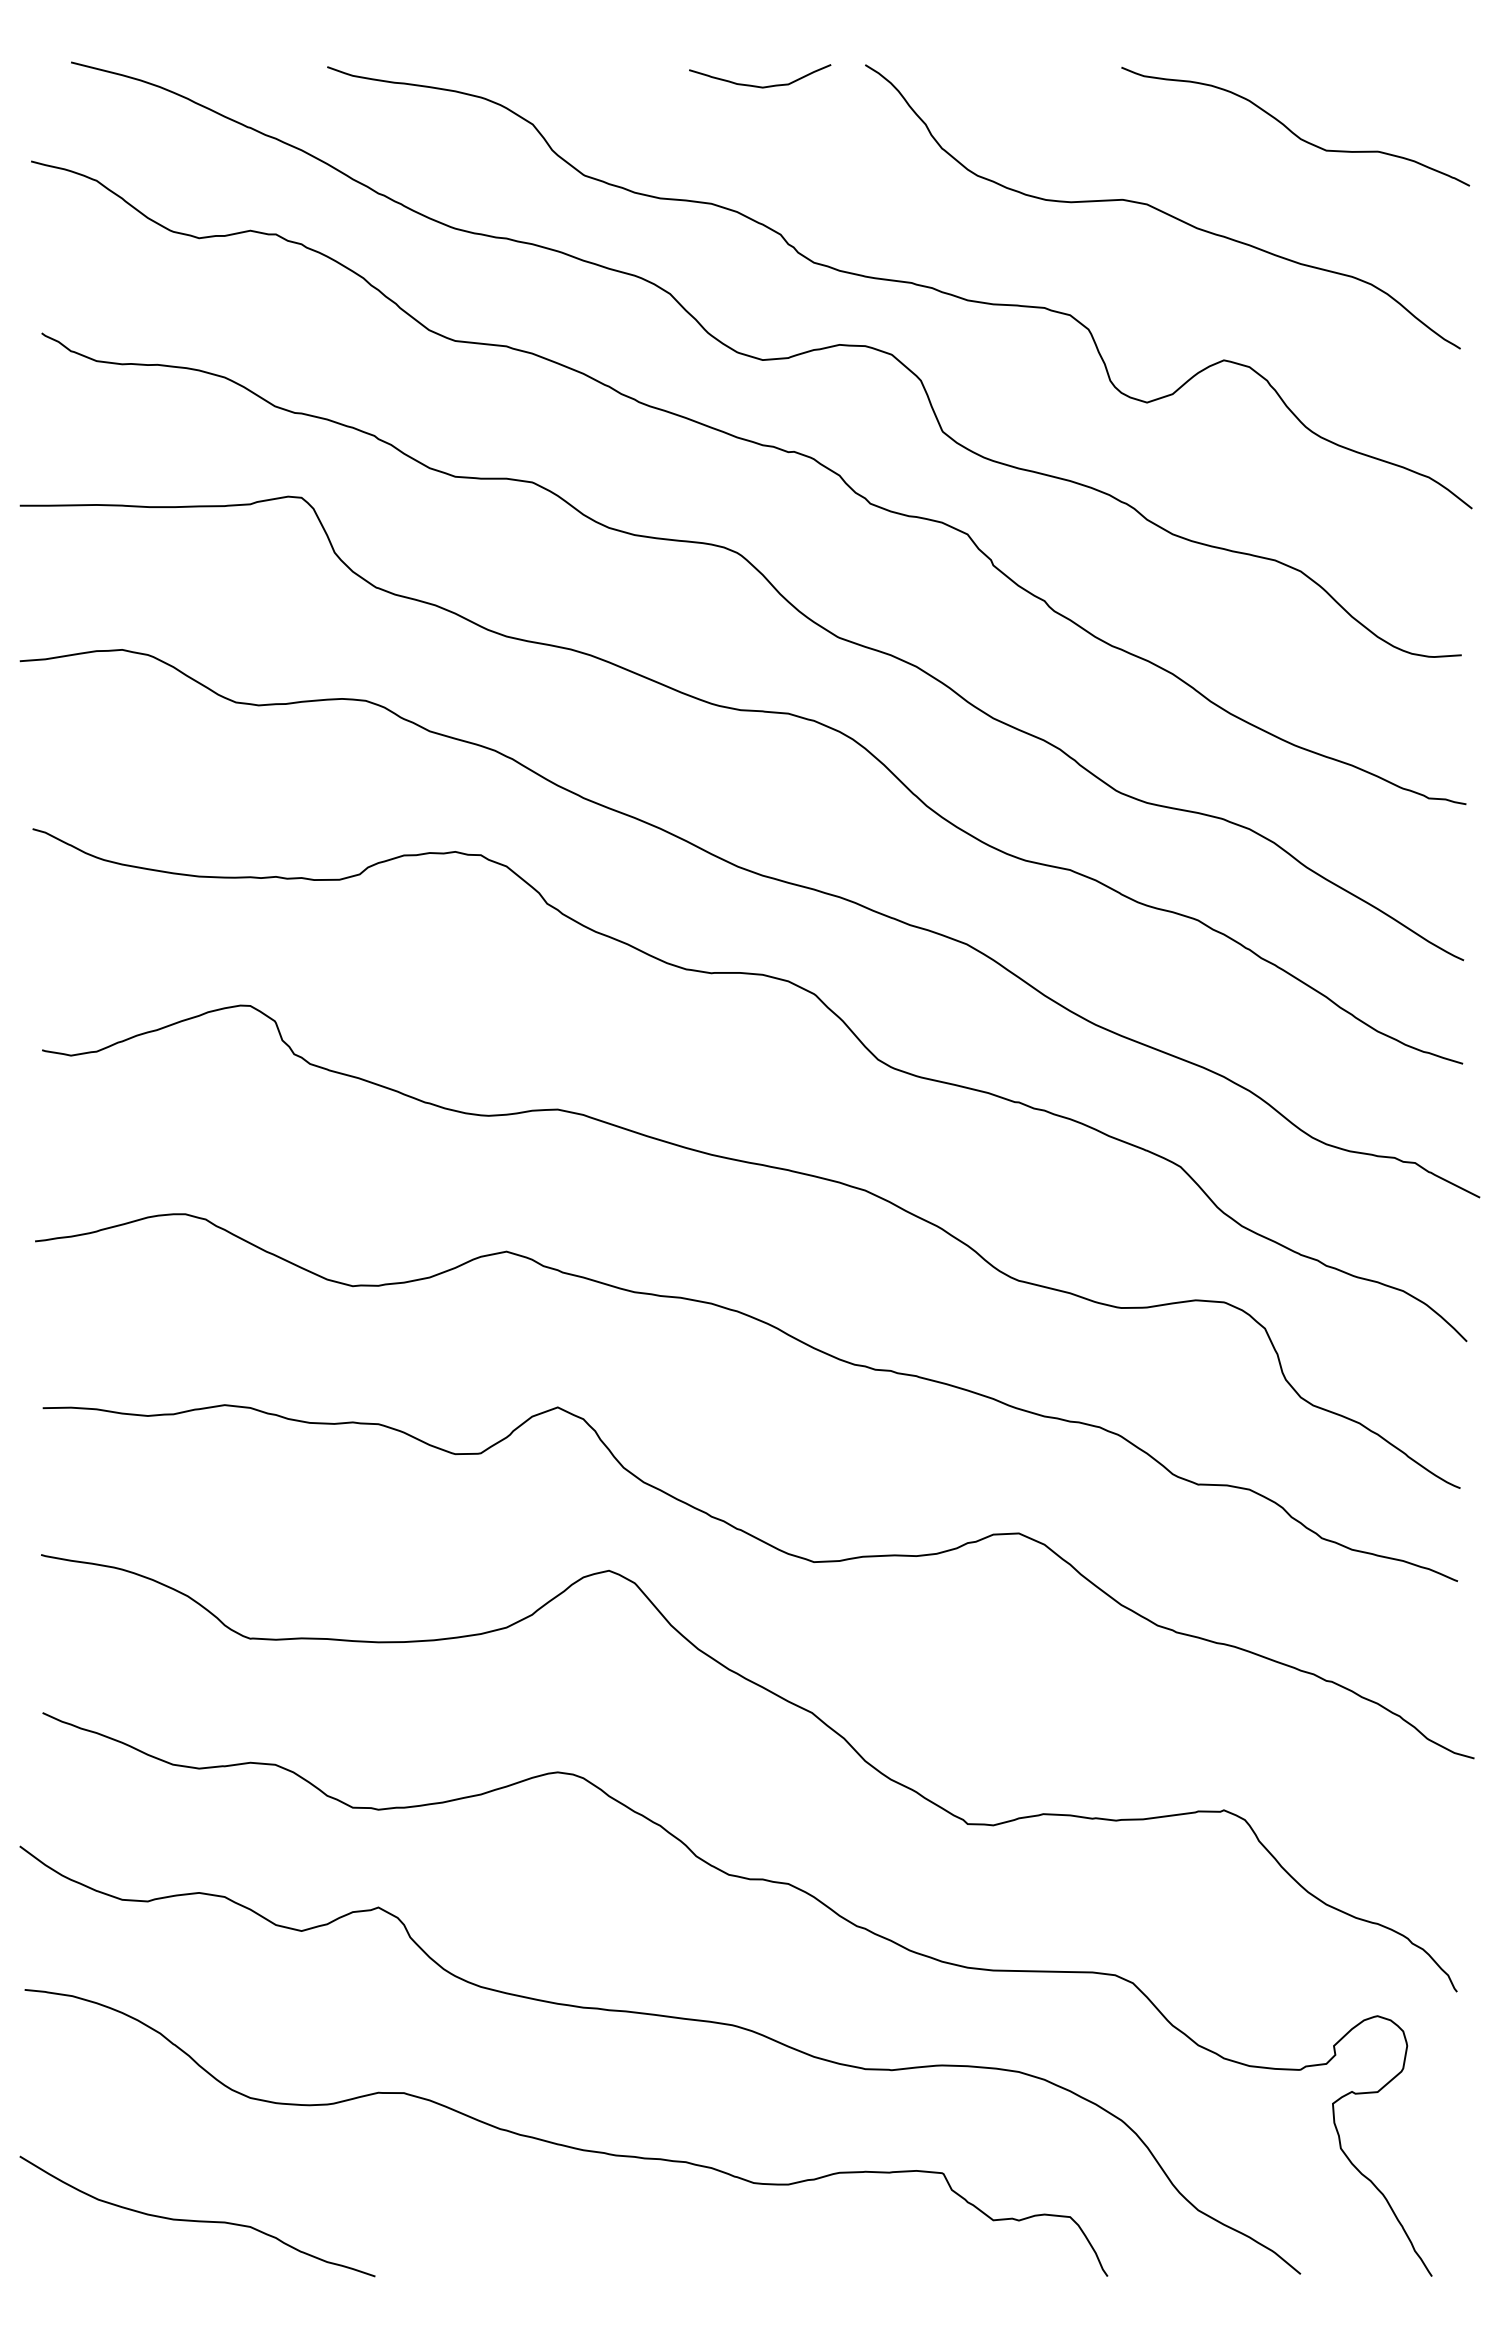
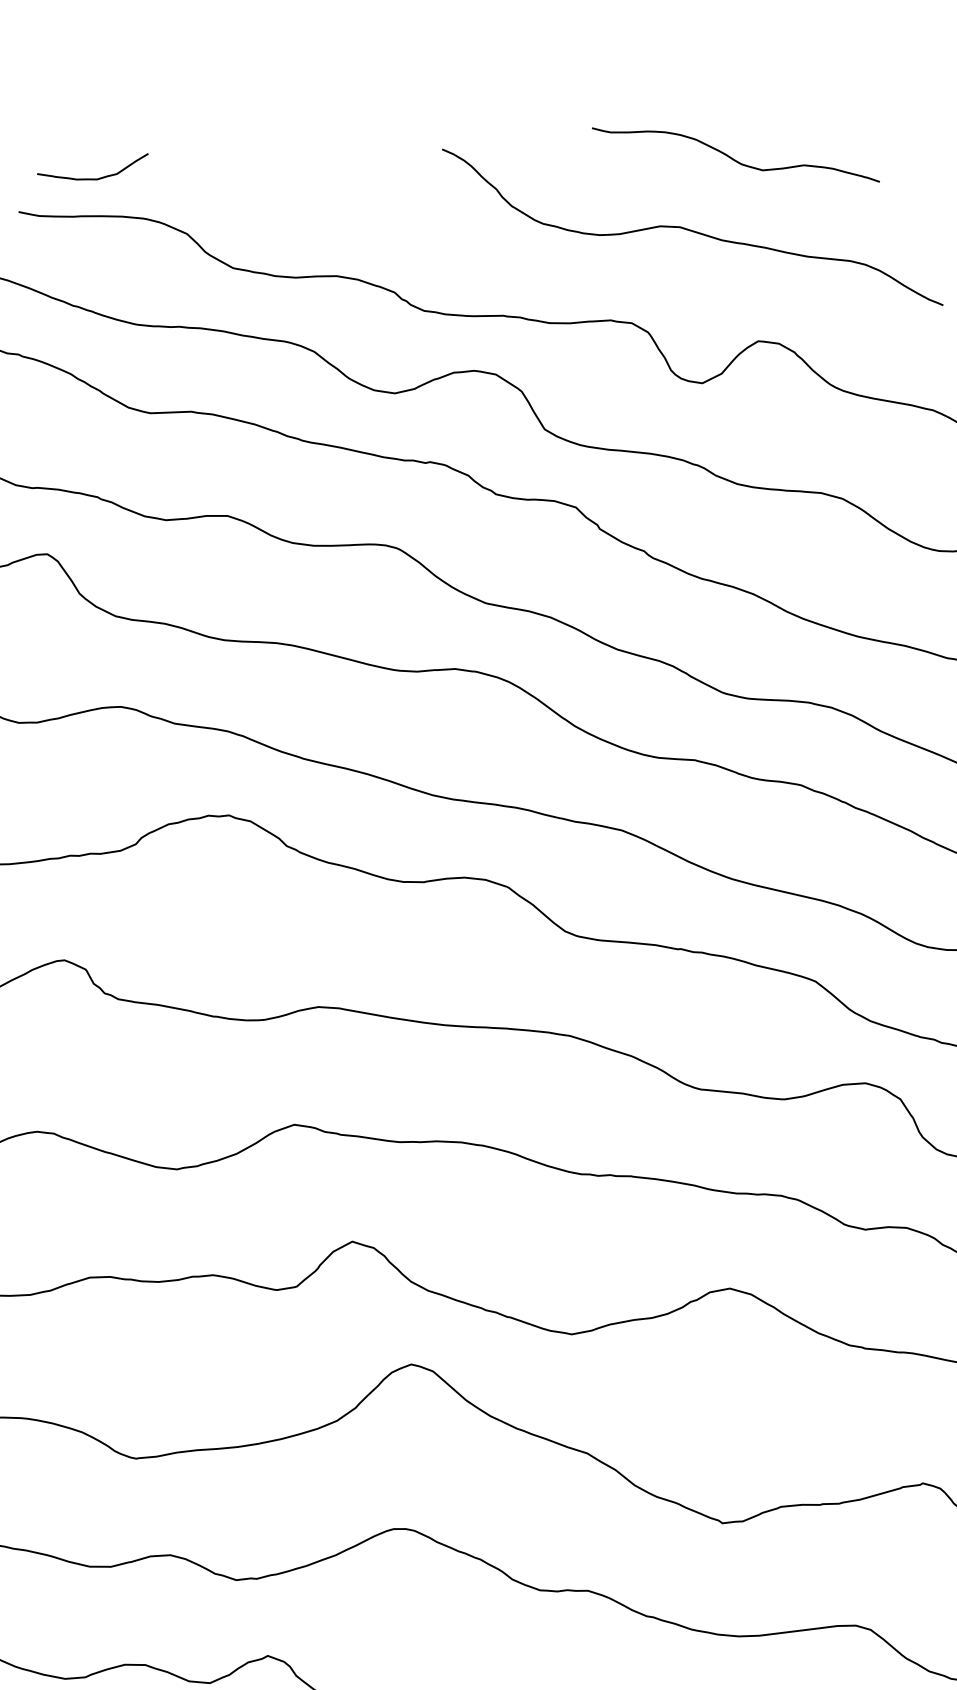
curve: (757, 85) -> (92, 178), moved
curve: (1291, 130) -> (733, 158), moved

